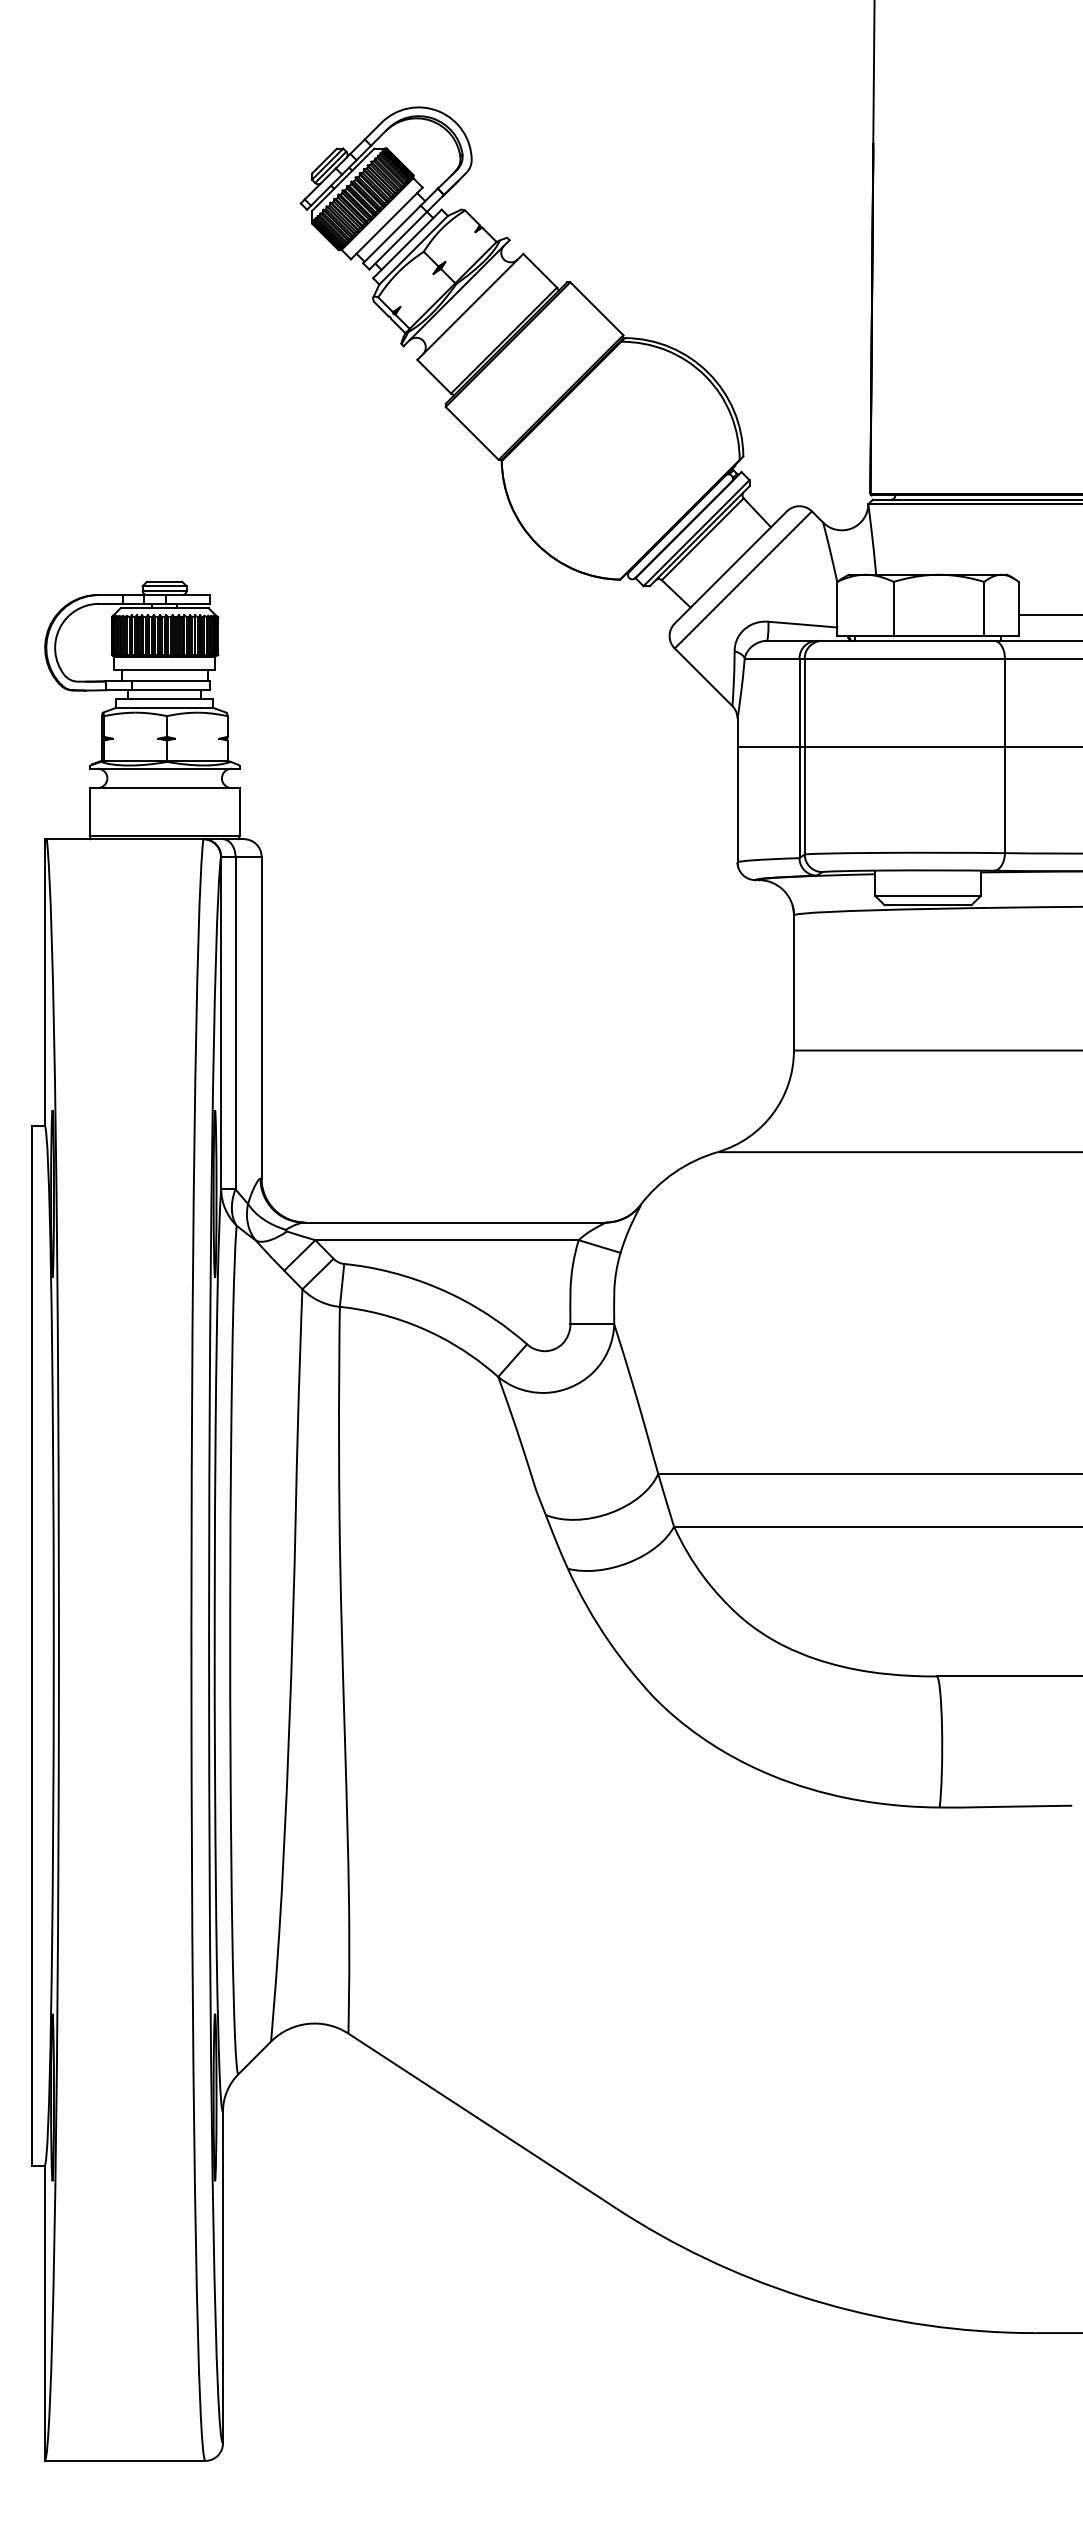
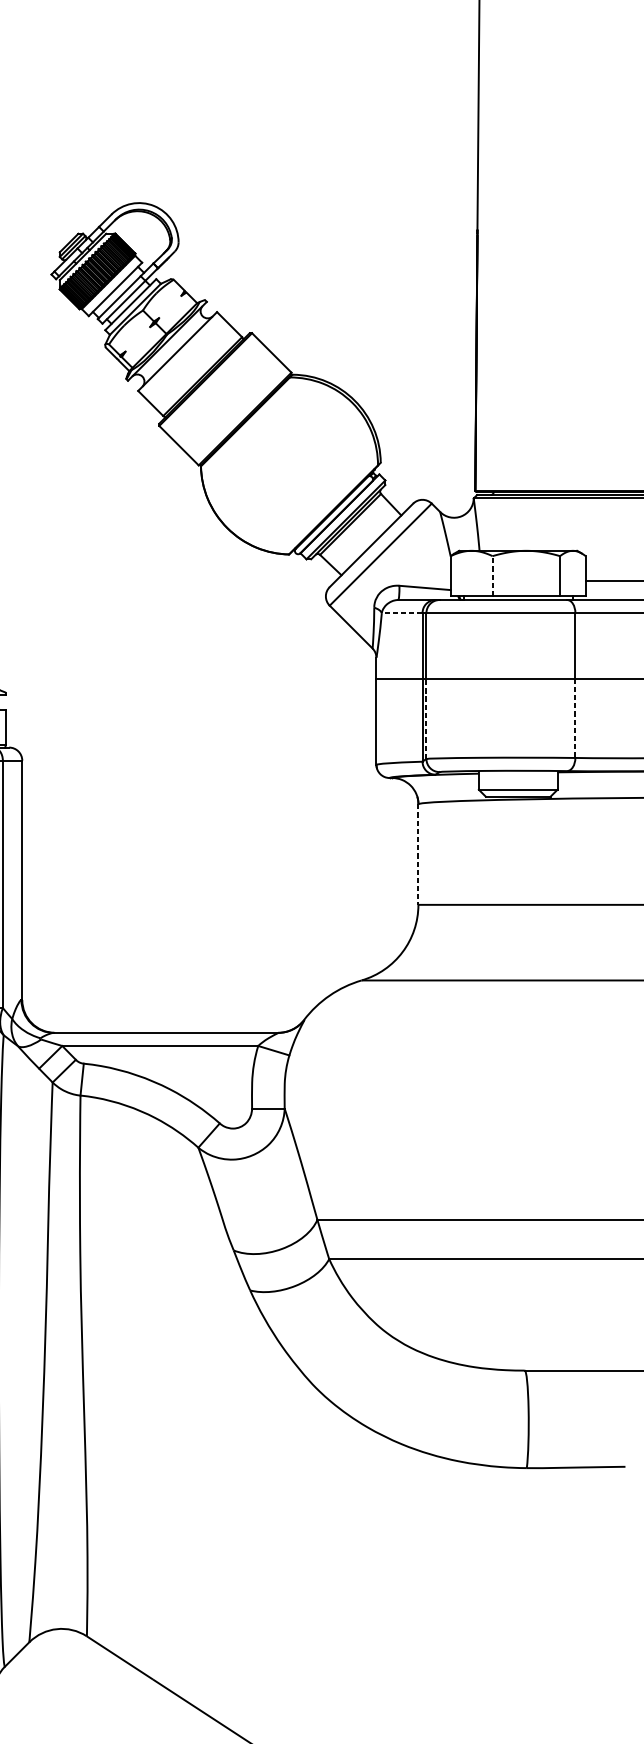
line: (893, 608) -> (492, 575), solid -> dashed
line: (771, 658) -> (401, 613), solid -> dashed
line: (804, 800) -> (426, 718), solid -> dashed
line: (1004, 800) -> (575, 718), solid -> dashed
line: (793, 982) -> (418, 854), solid -> dashed

